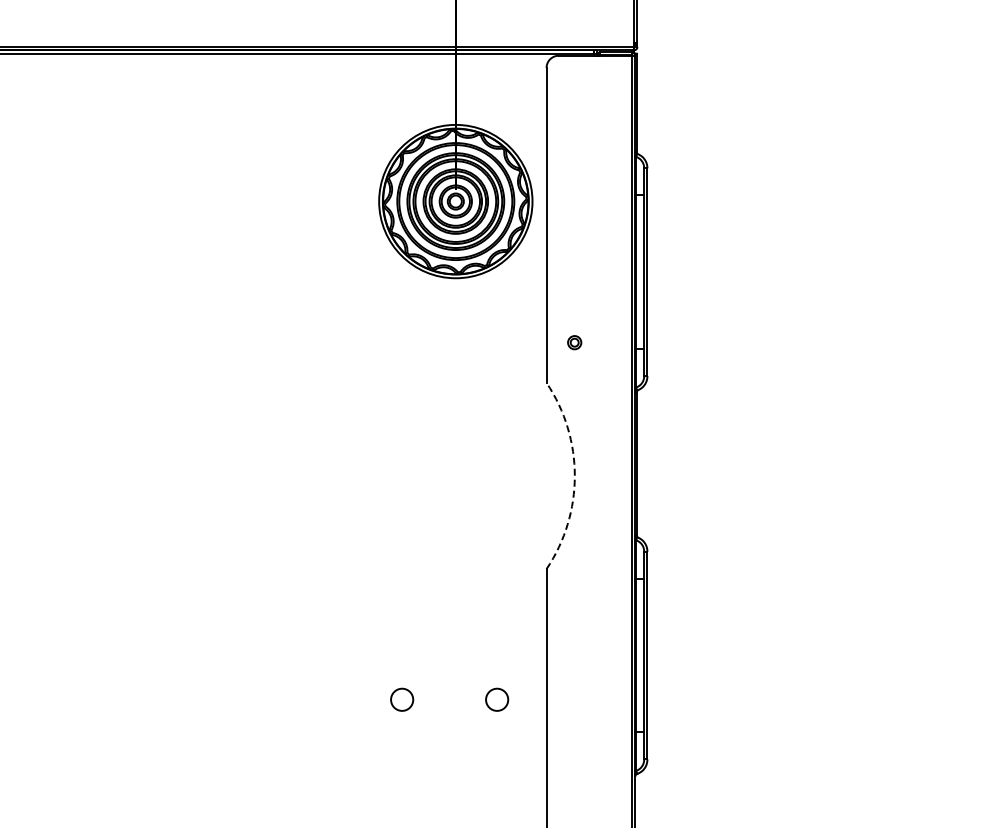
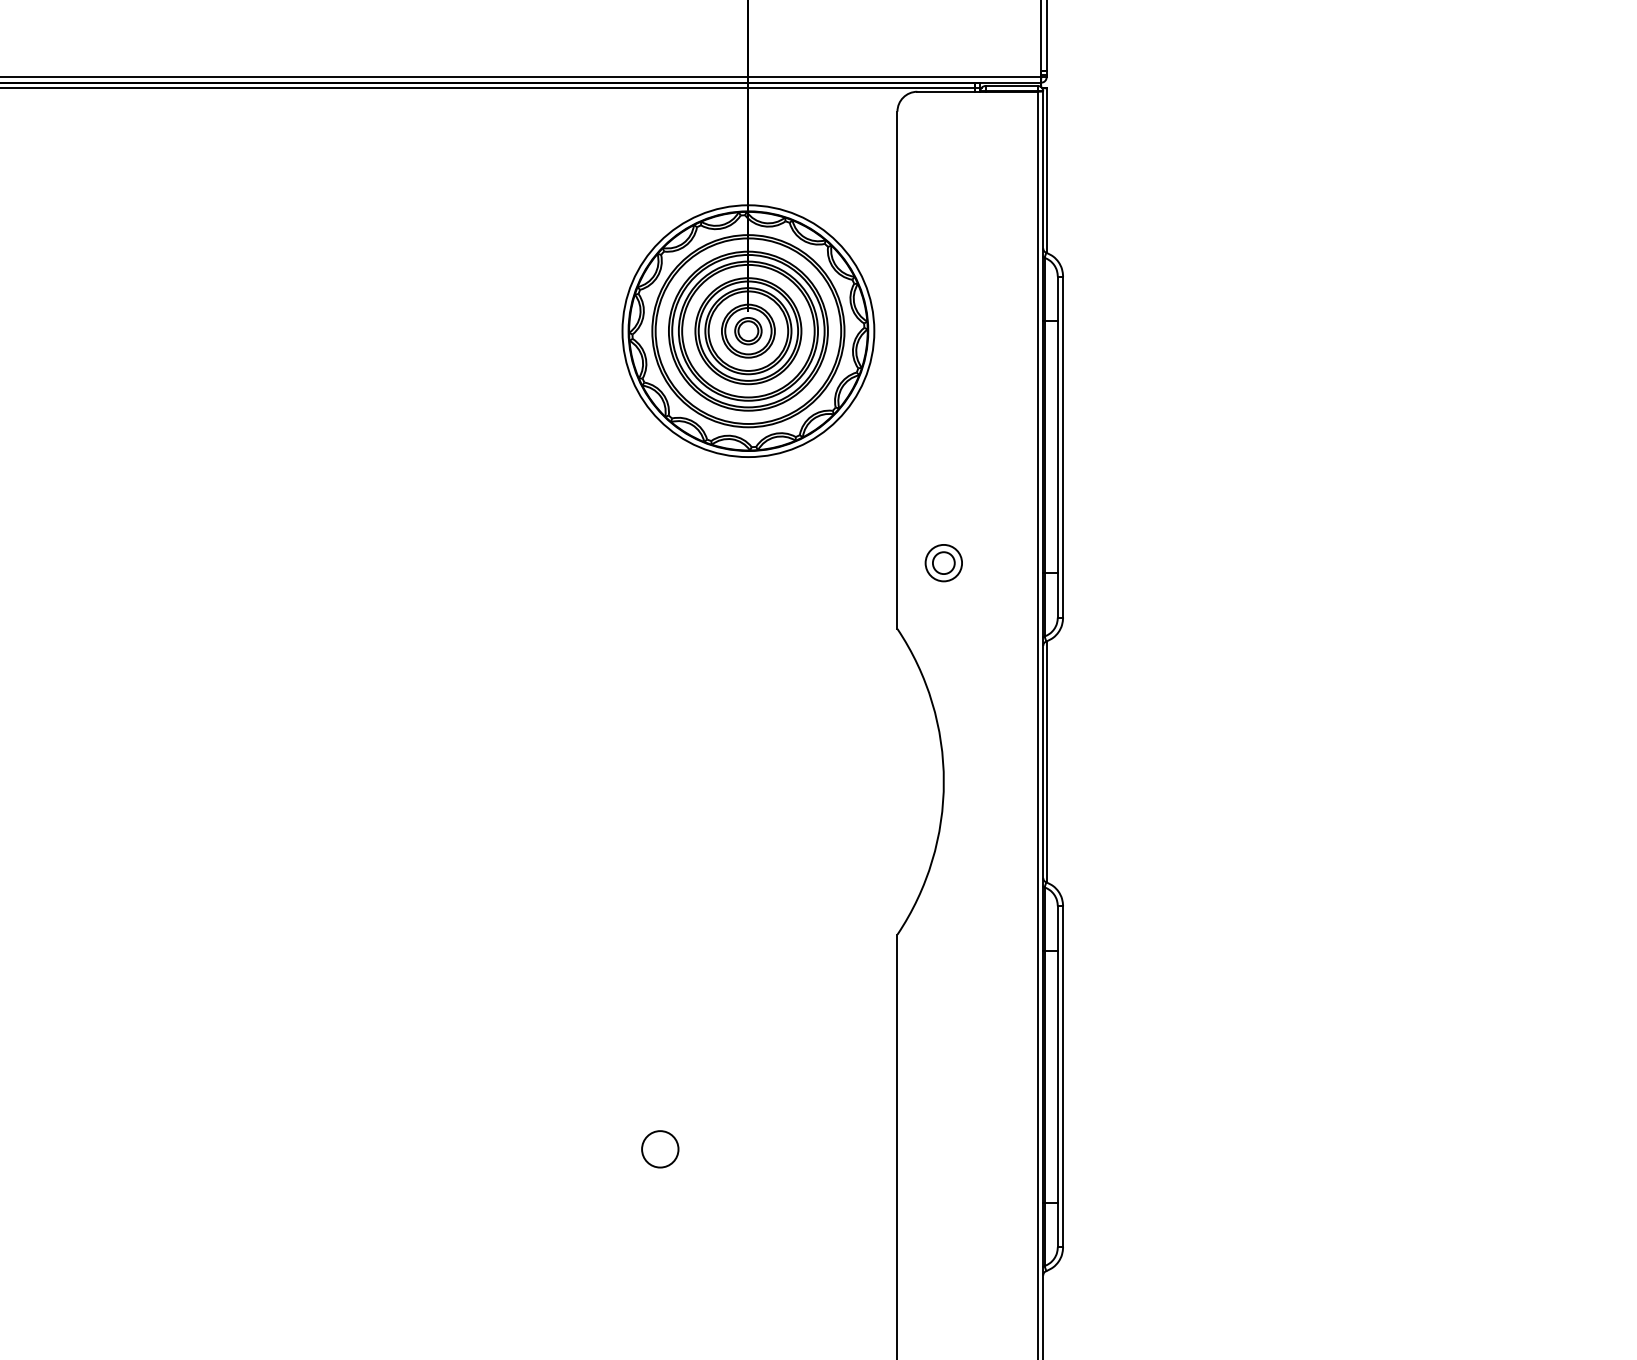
part: (574, 342) -> (943, 562), size x1.67
arc: (574, 476) -> (943, 782), dashed -> solid
circle: (497, 699) -> (816, 1148), removed

